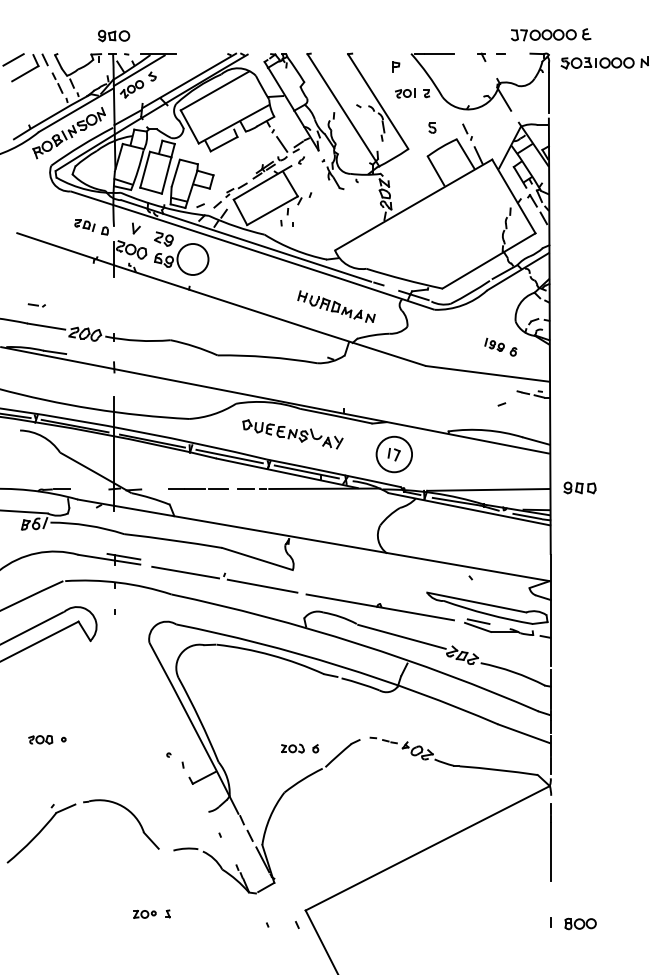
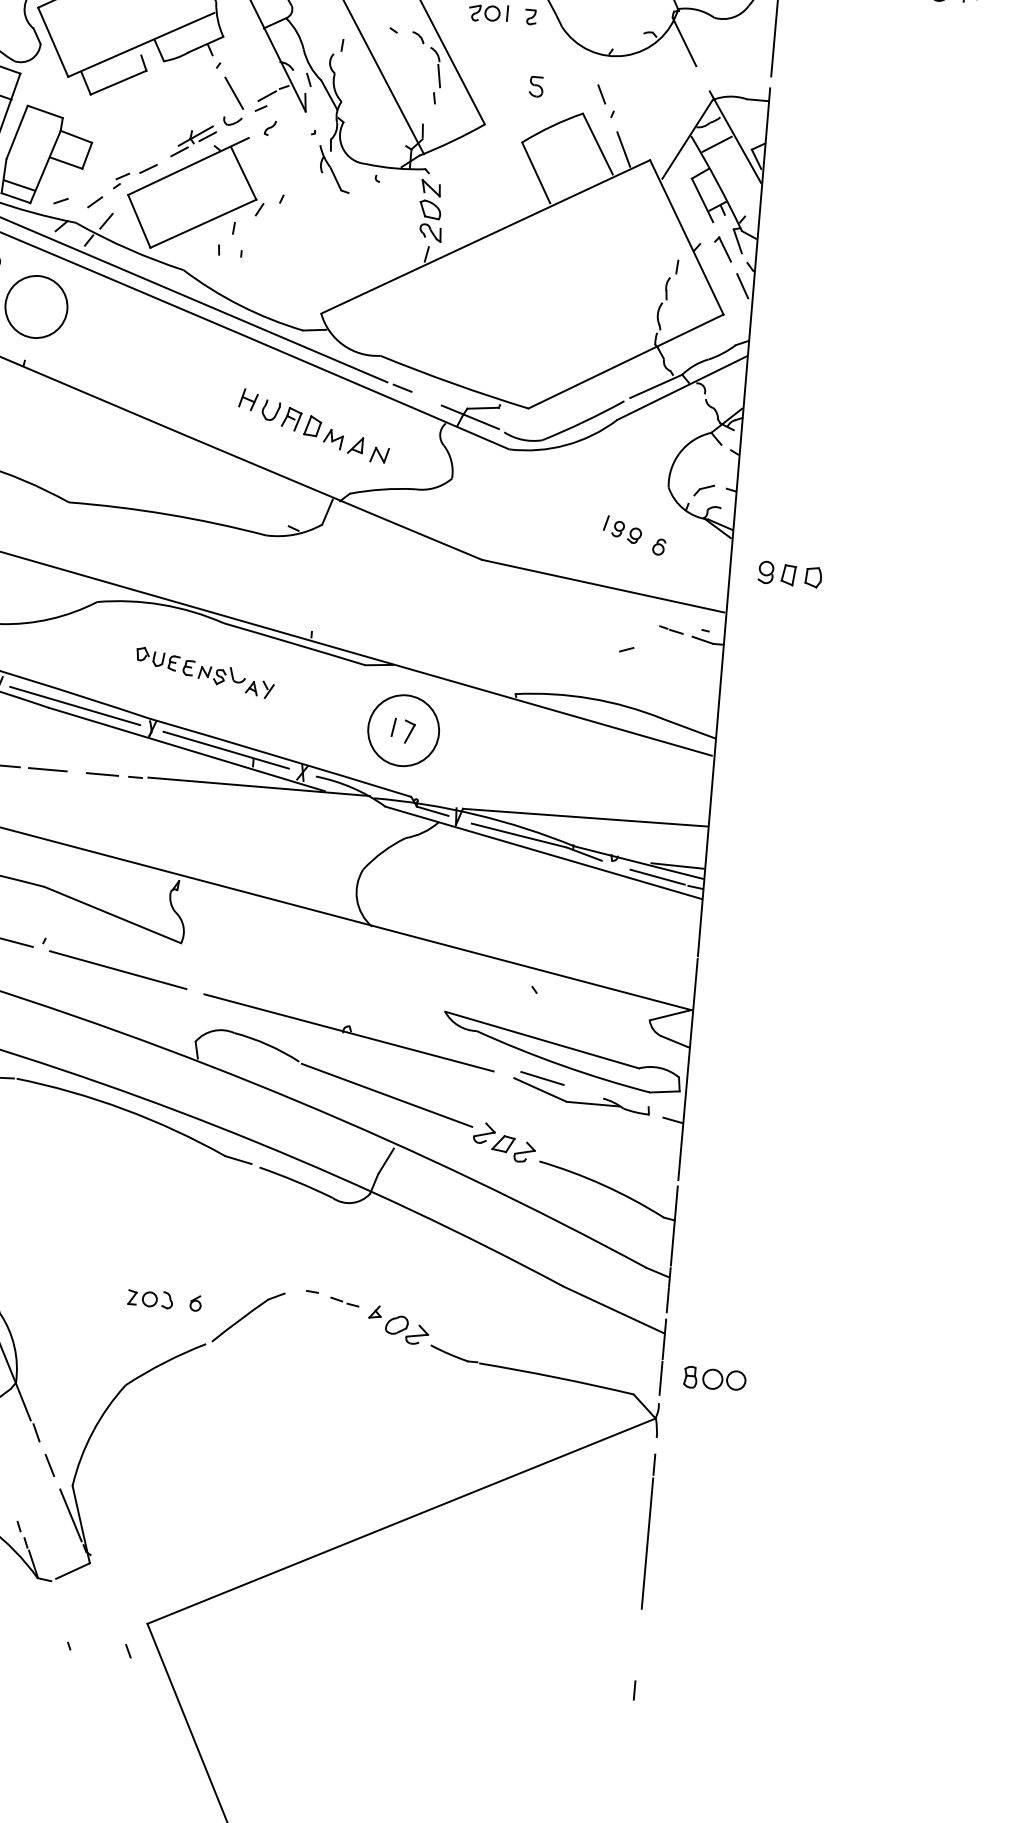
part: (292, 434) -> (204, 673), size x0.7
part: (579, 487) -> (789, 573), moved
part: (580, 923) -> (714, 1378), moved

